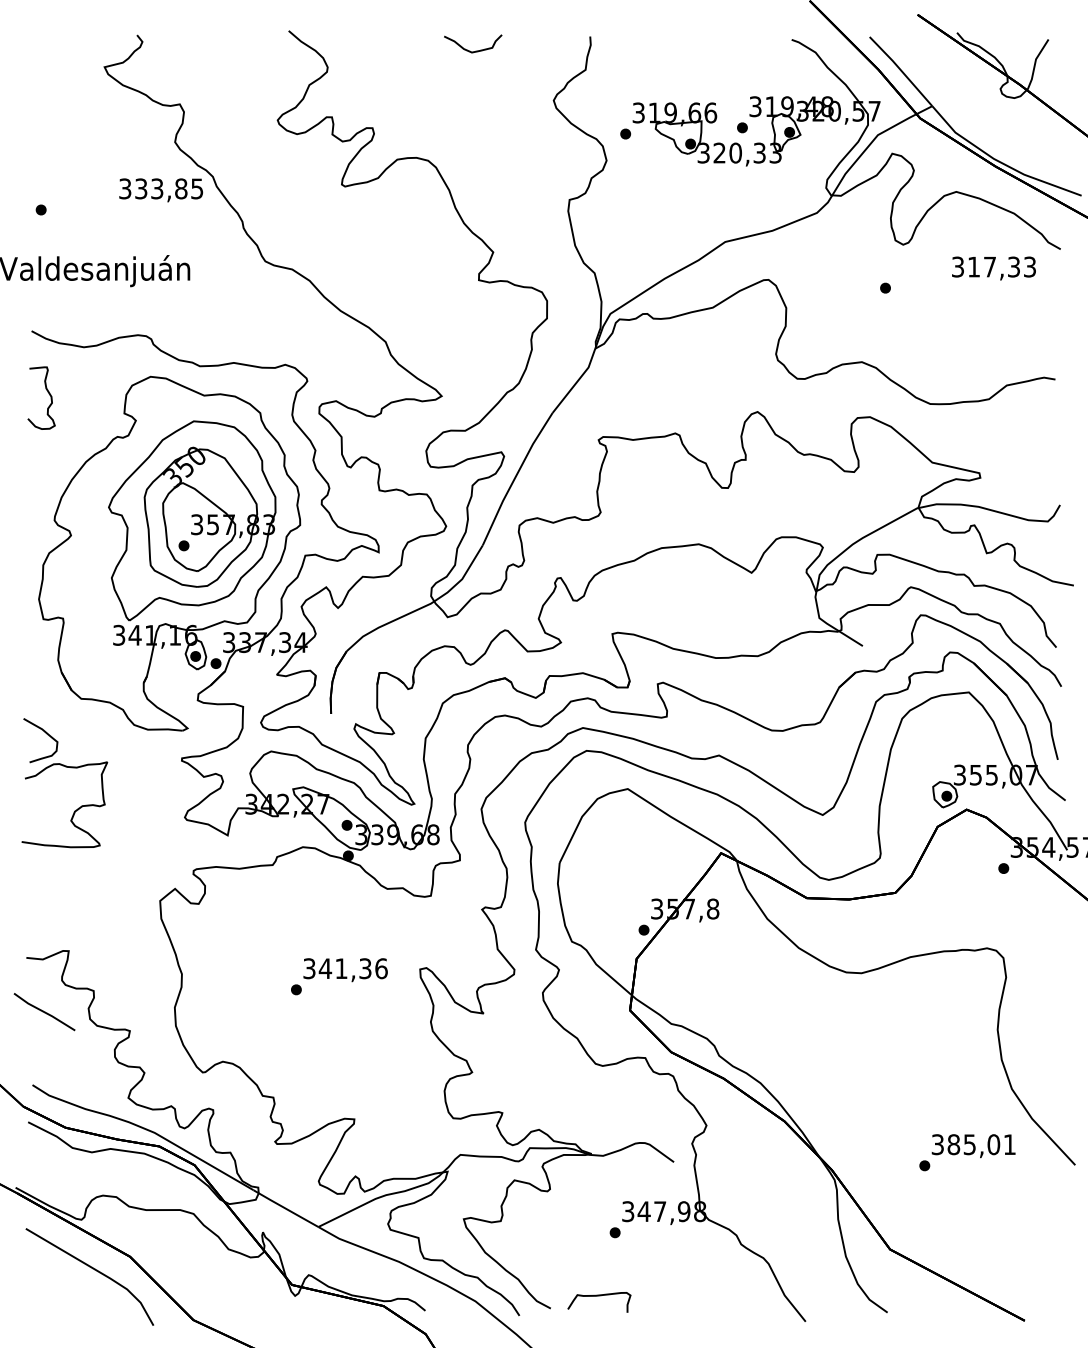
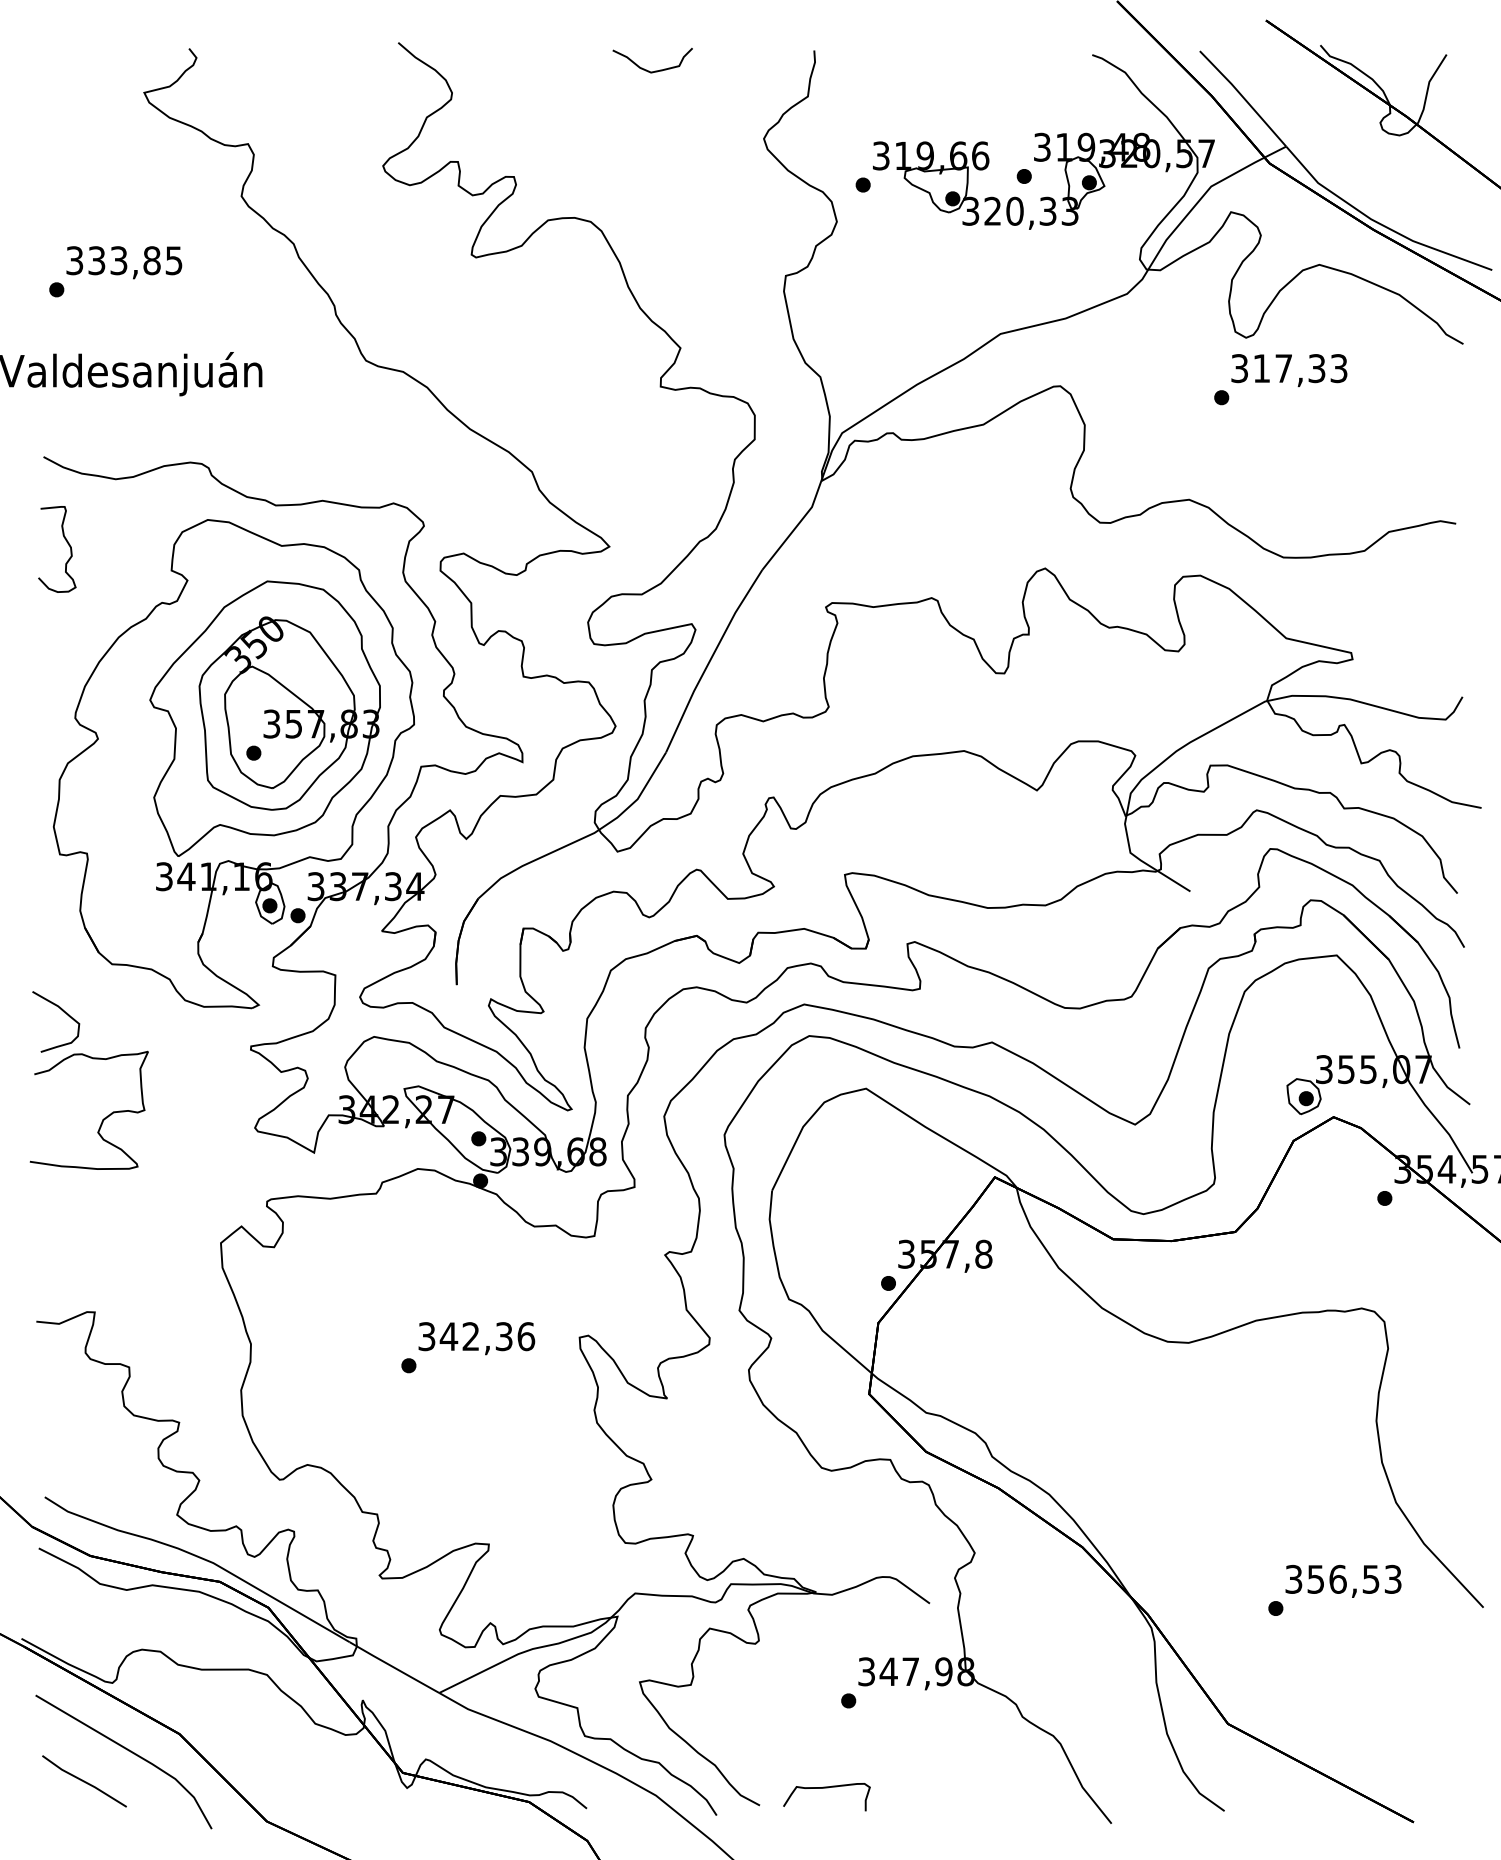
text: (161, 190) -> (124, 262), moved
text: (994, 268) -> (1289, 370), moved
text: (341, 968) -> (470, 1336), 341,36 -> 342,36
line: (44, 1012) -> (84, 1781), moved
text: (981, 1144) -> (1354, 1578), 385,01 -> 356,53

